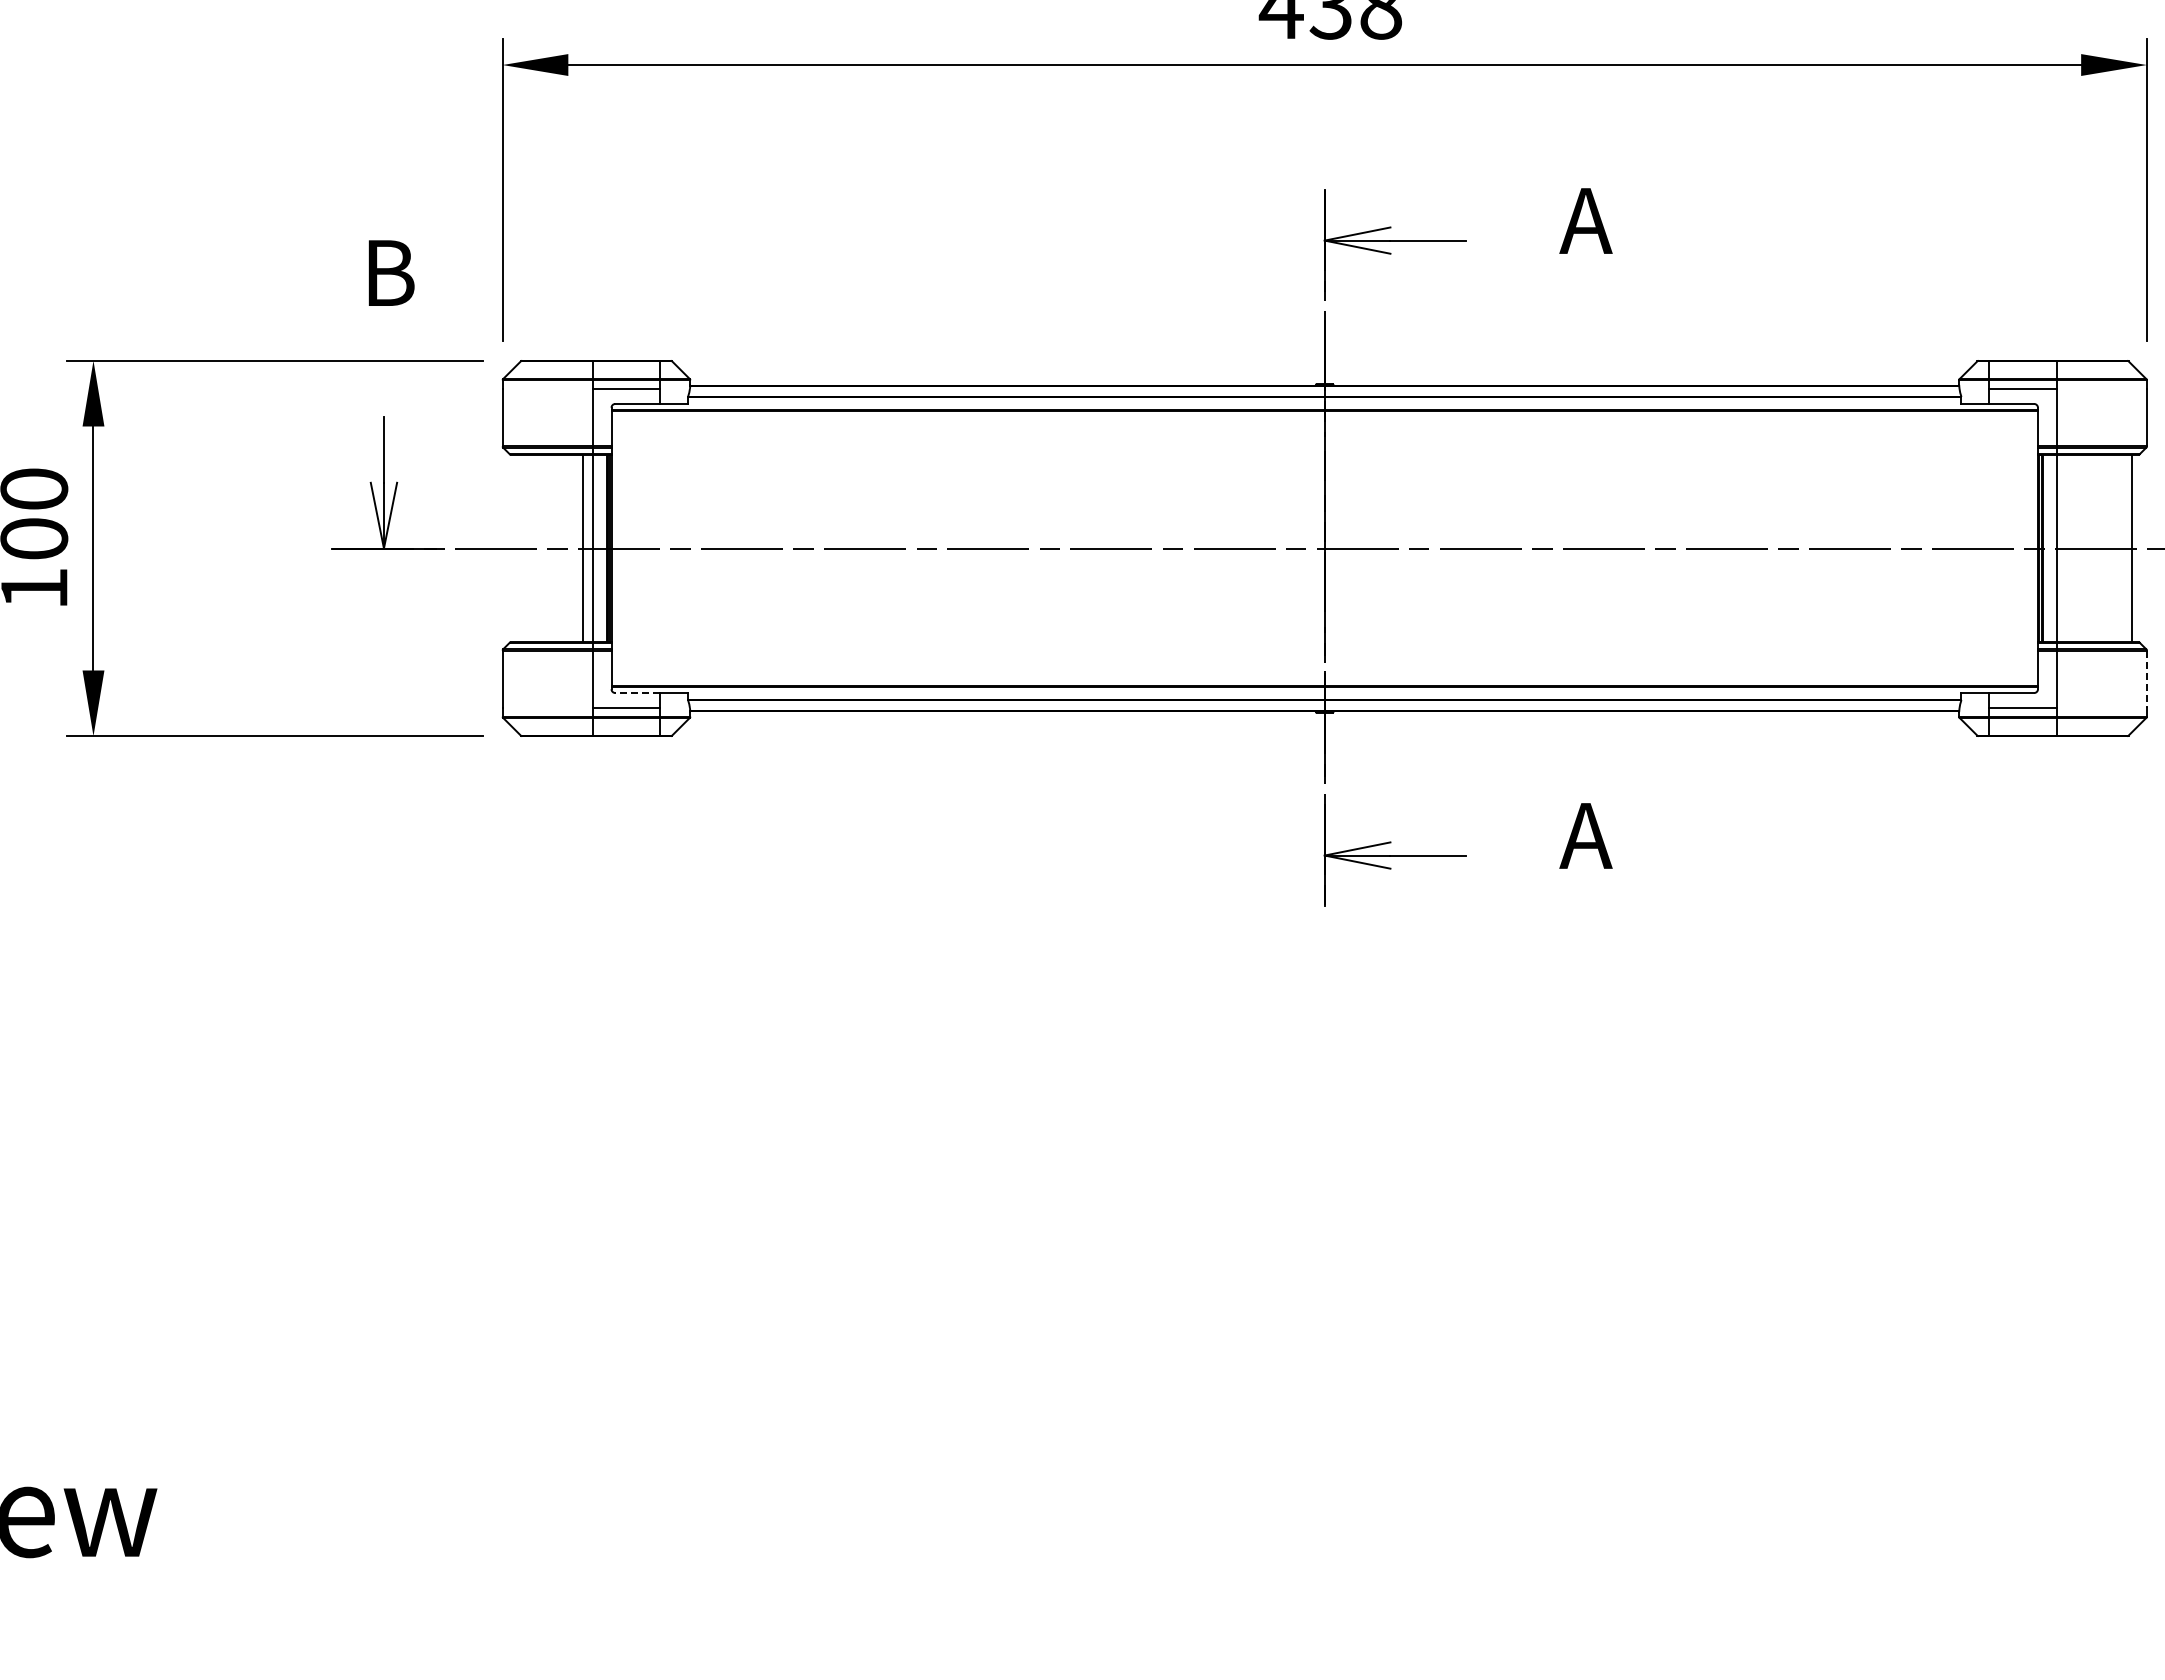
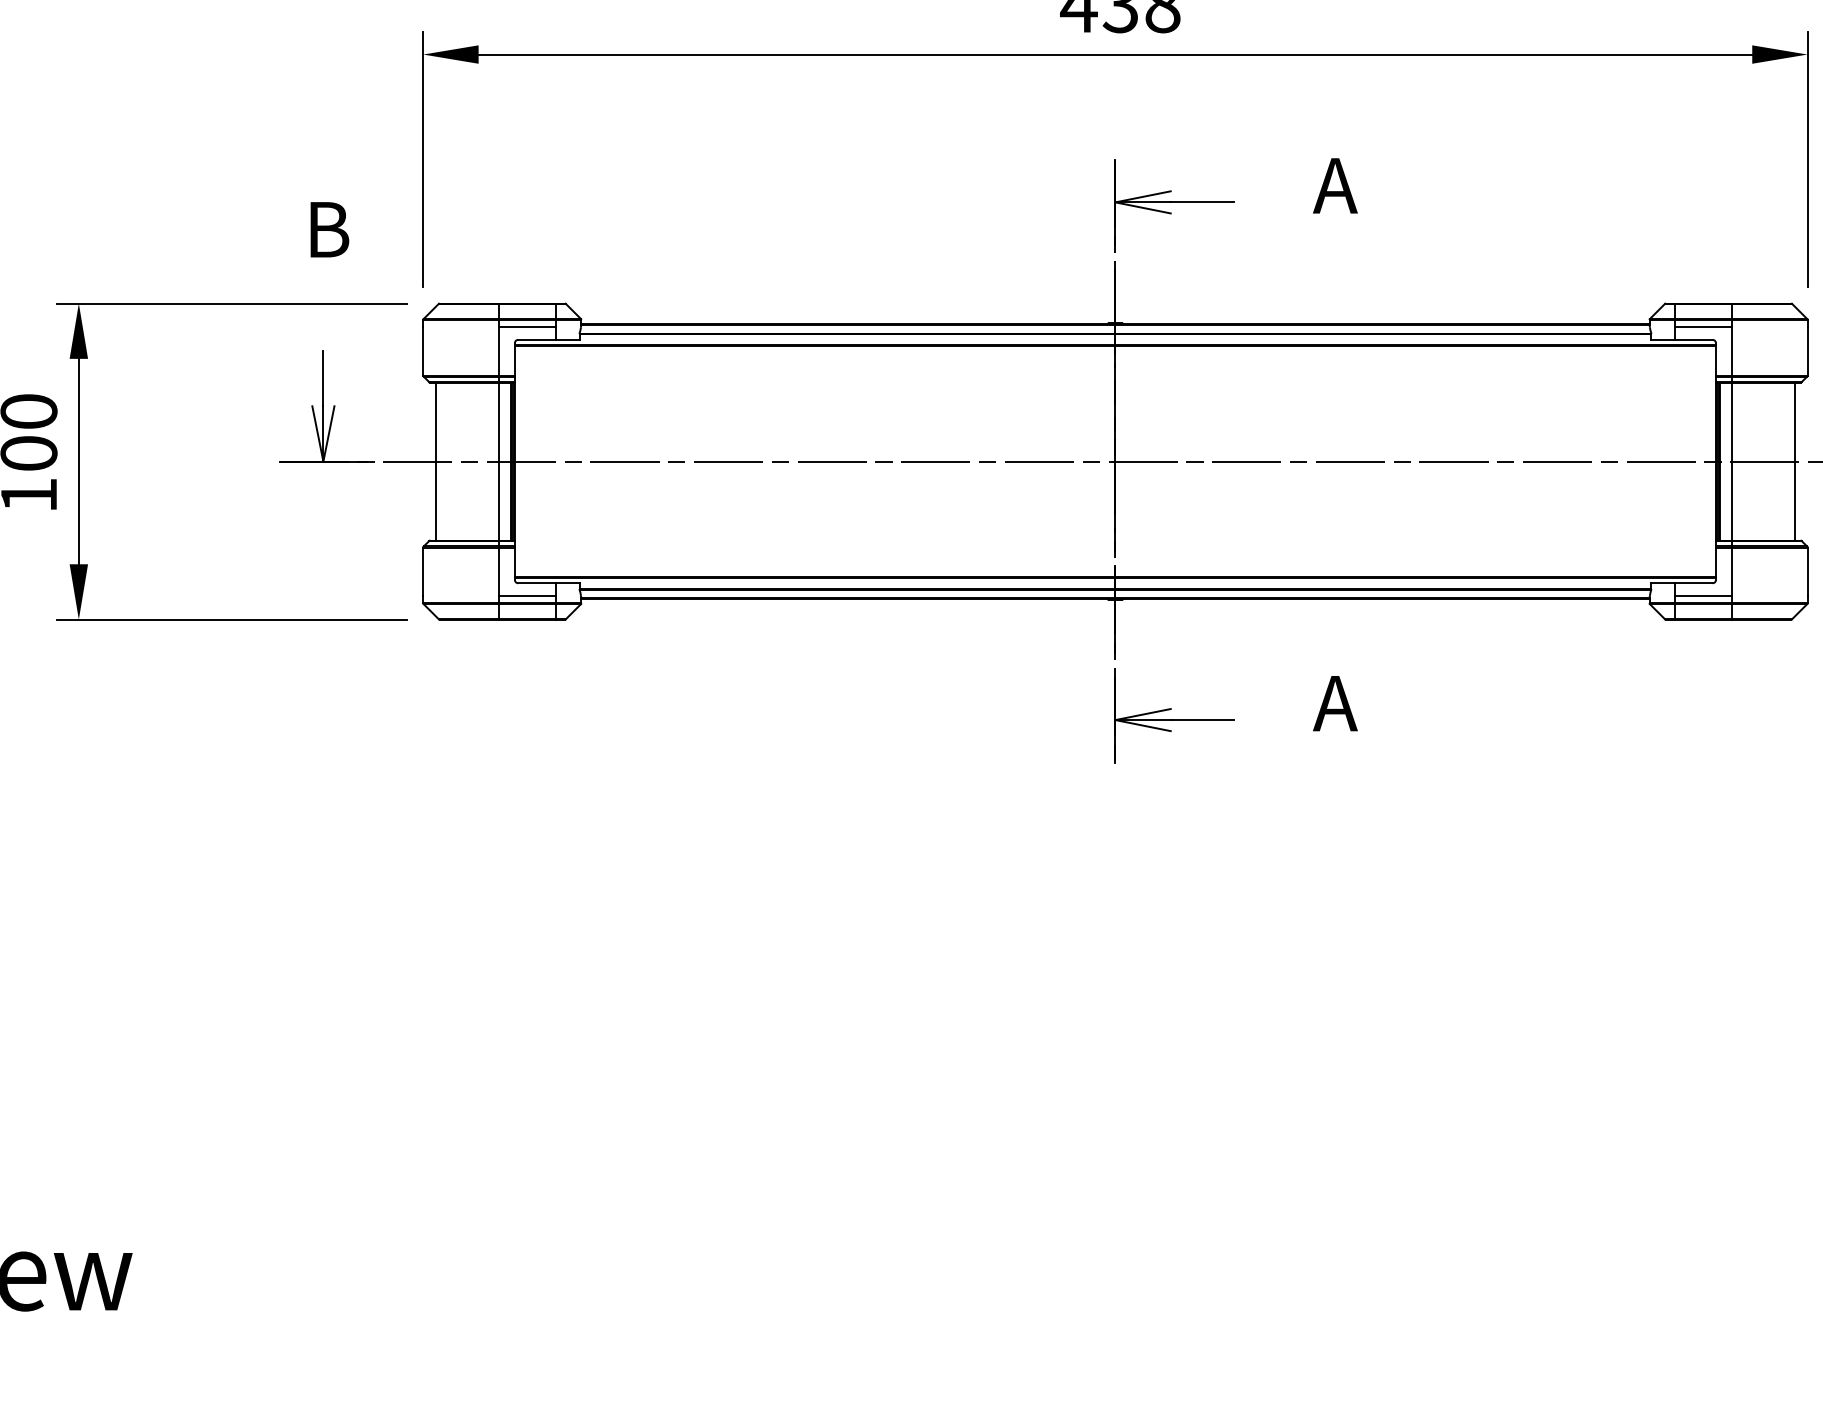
line: (582, 548) -> (435, 461), moved
line: (2146, 679) -> (1807, 571), dashed -> solid
line: (637, 693) -> (536, 583), dashed -> solid

